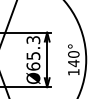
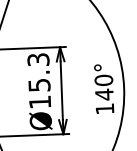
text: (33, 66) -> (40, 102), Ø65.3 -> Ø15.3

